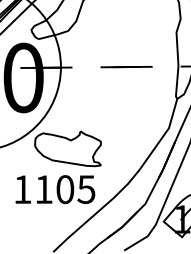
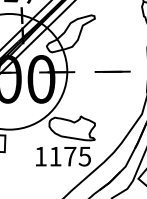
text: (65, 189) -> (70, 156), 1105 -> 1175

